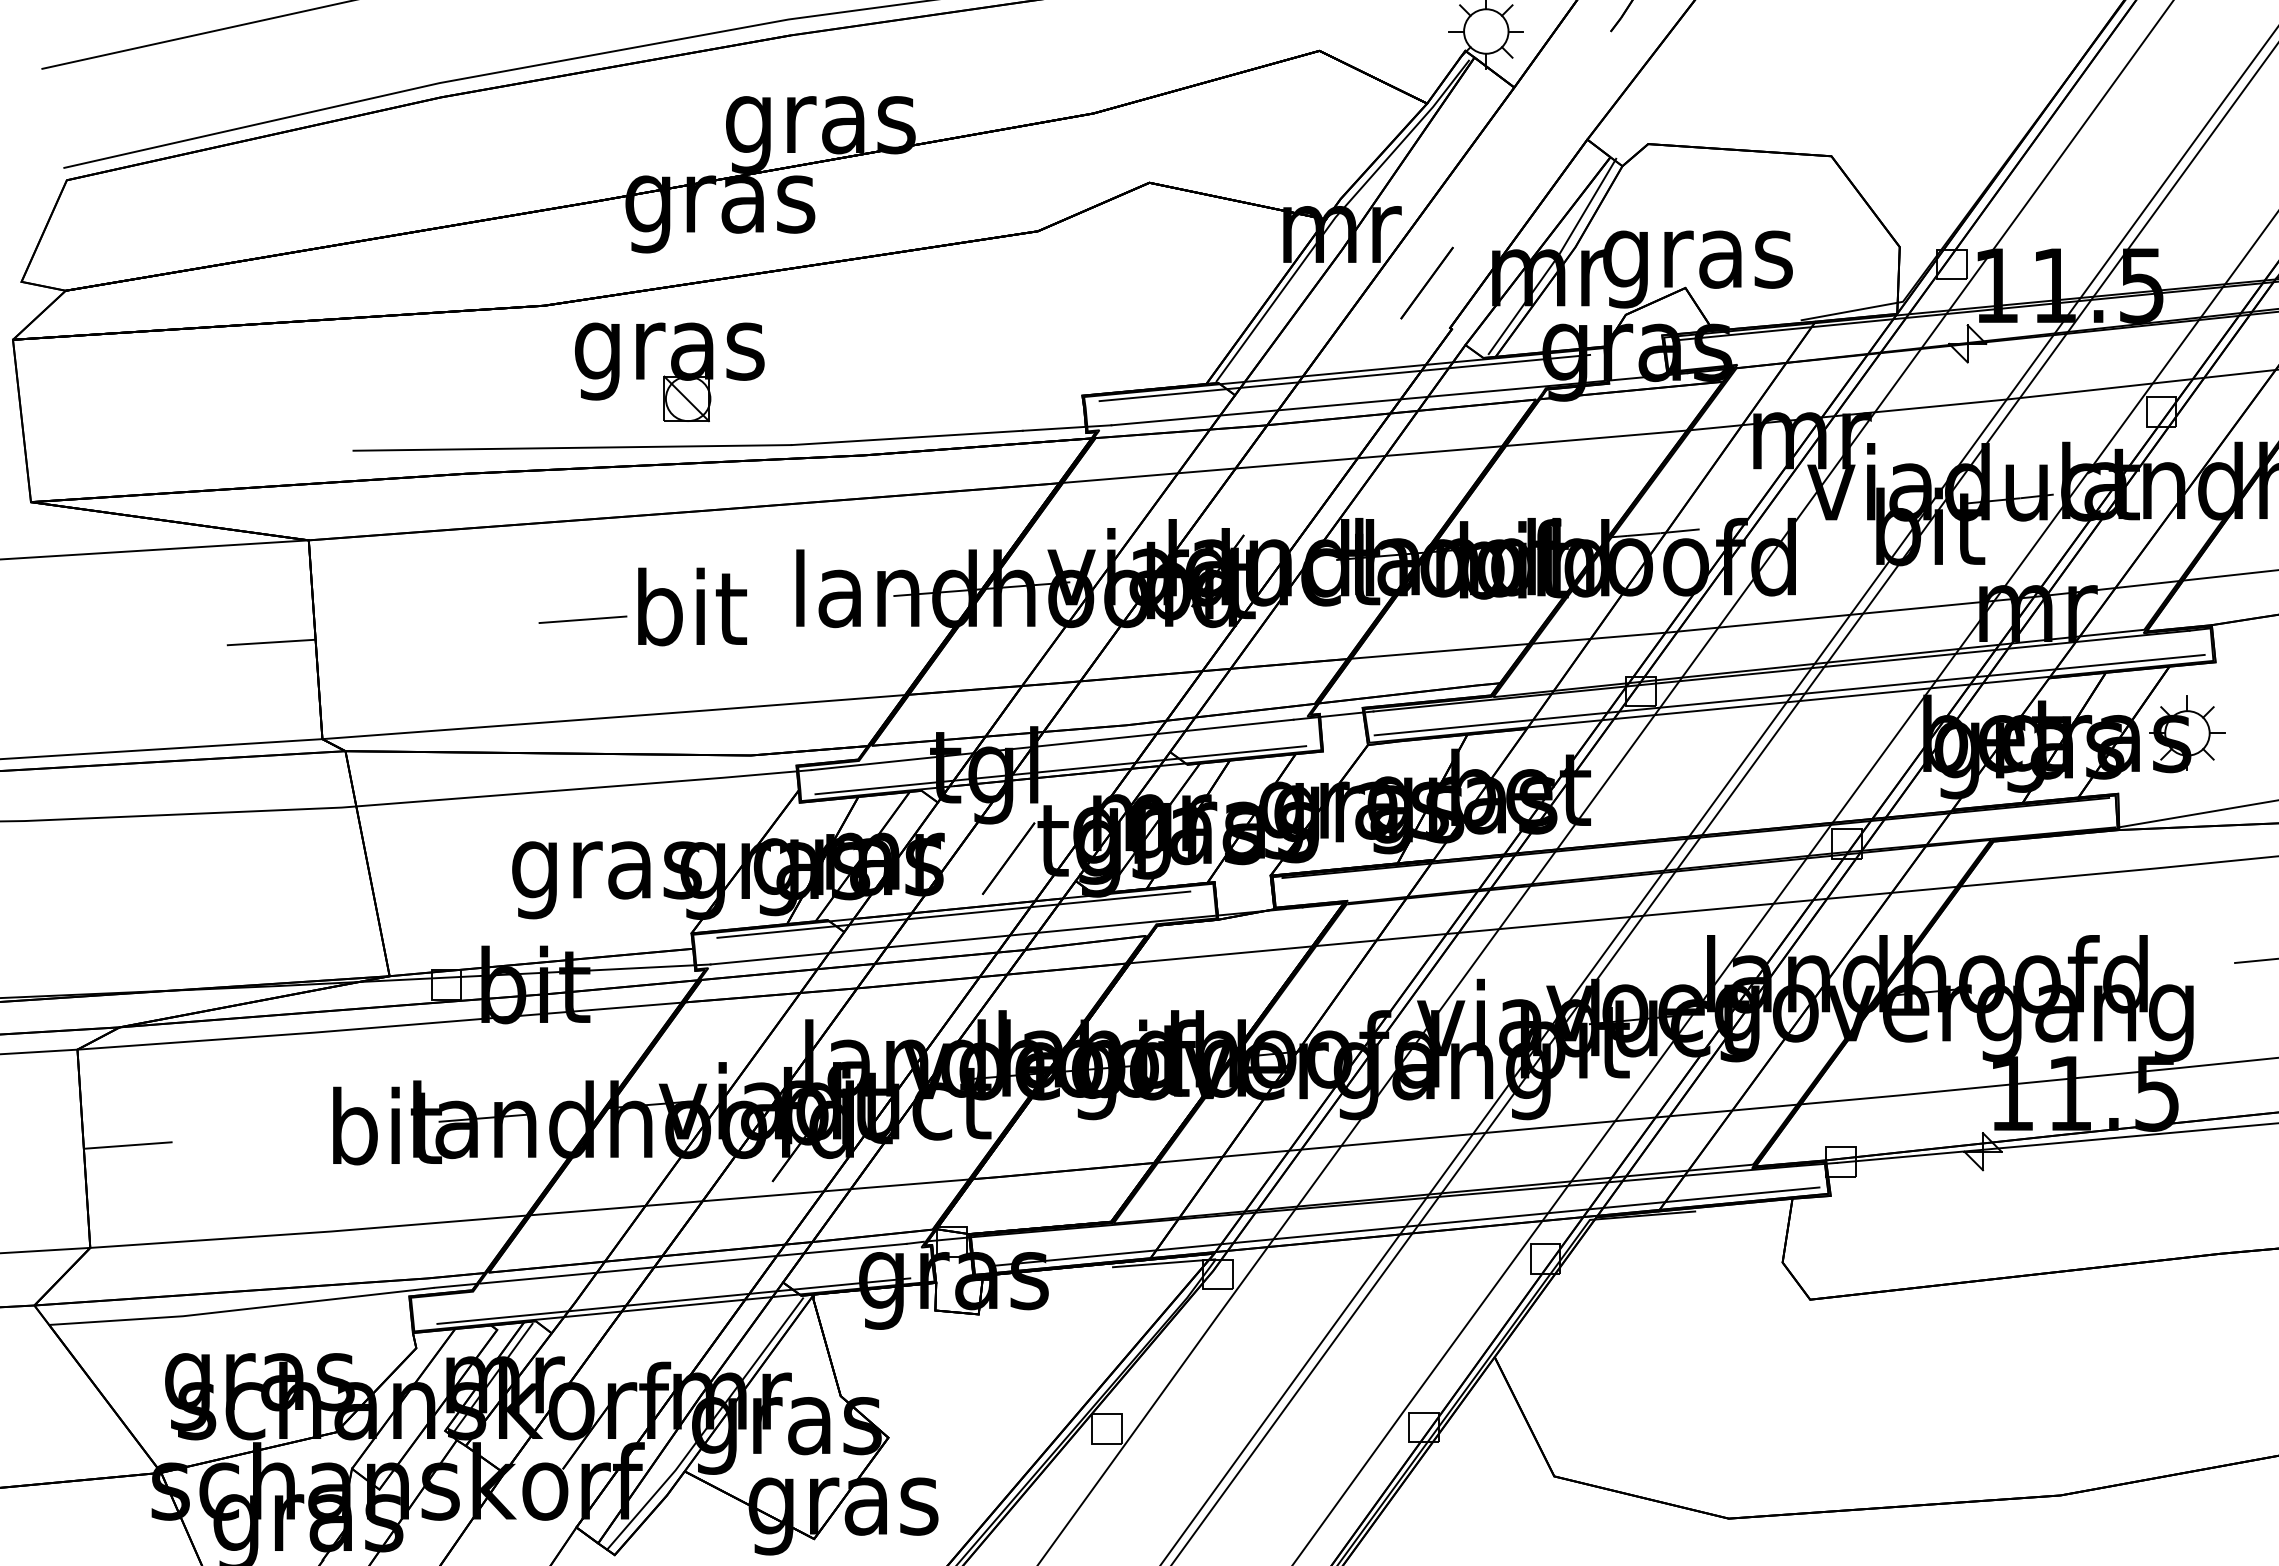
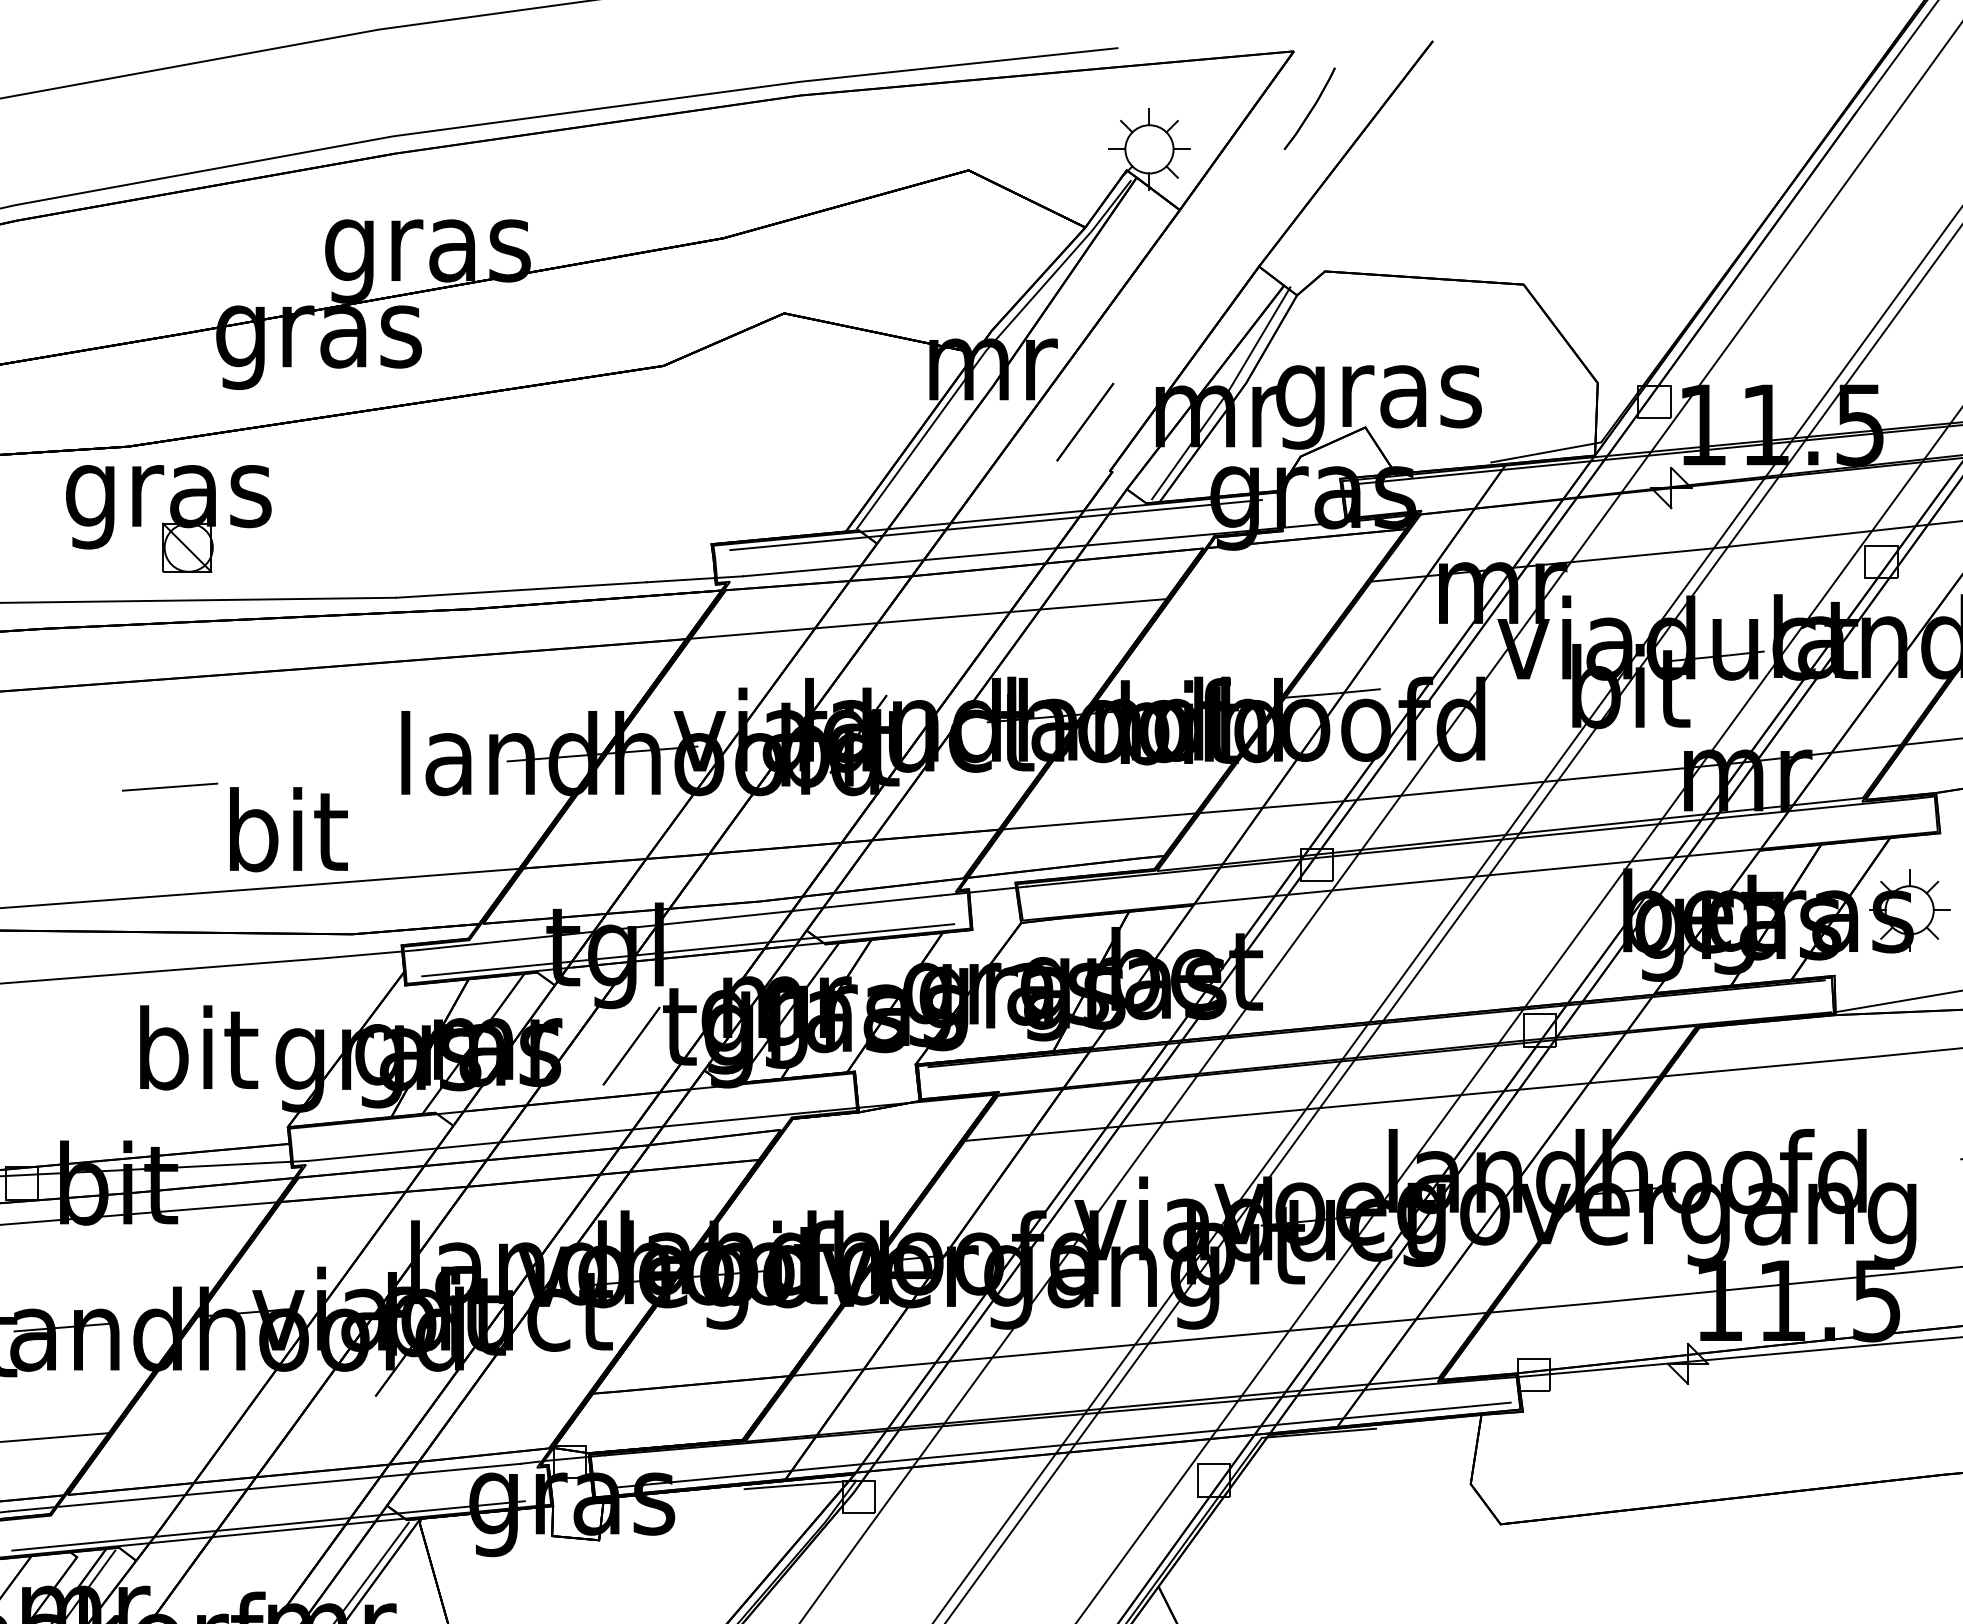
part: (669, 372) -> (168, 519), moved
line: (1596, 437) -> (1268, 589), removed
text: (692, 606) -> (288, 829), moved
line: (1789, 694) -> (1478, 868), removed
text: (606, 870) -> (195, 1059), gras -> bit
line: (953, 914) -> (571, 1106), removed
line: (1220, 954) -> (861, 1150), removed
line: (749, 1197) -> (350, 1413), removed

